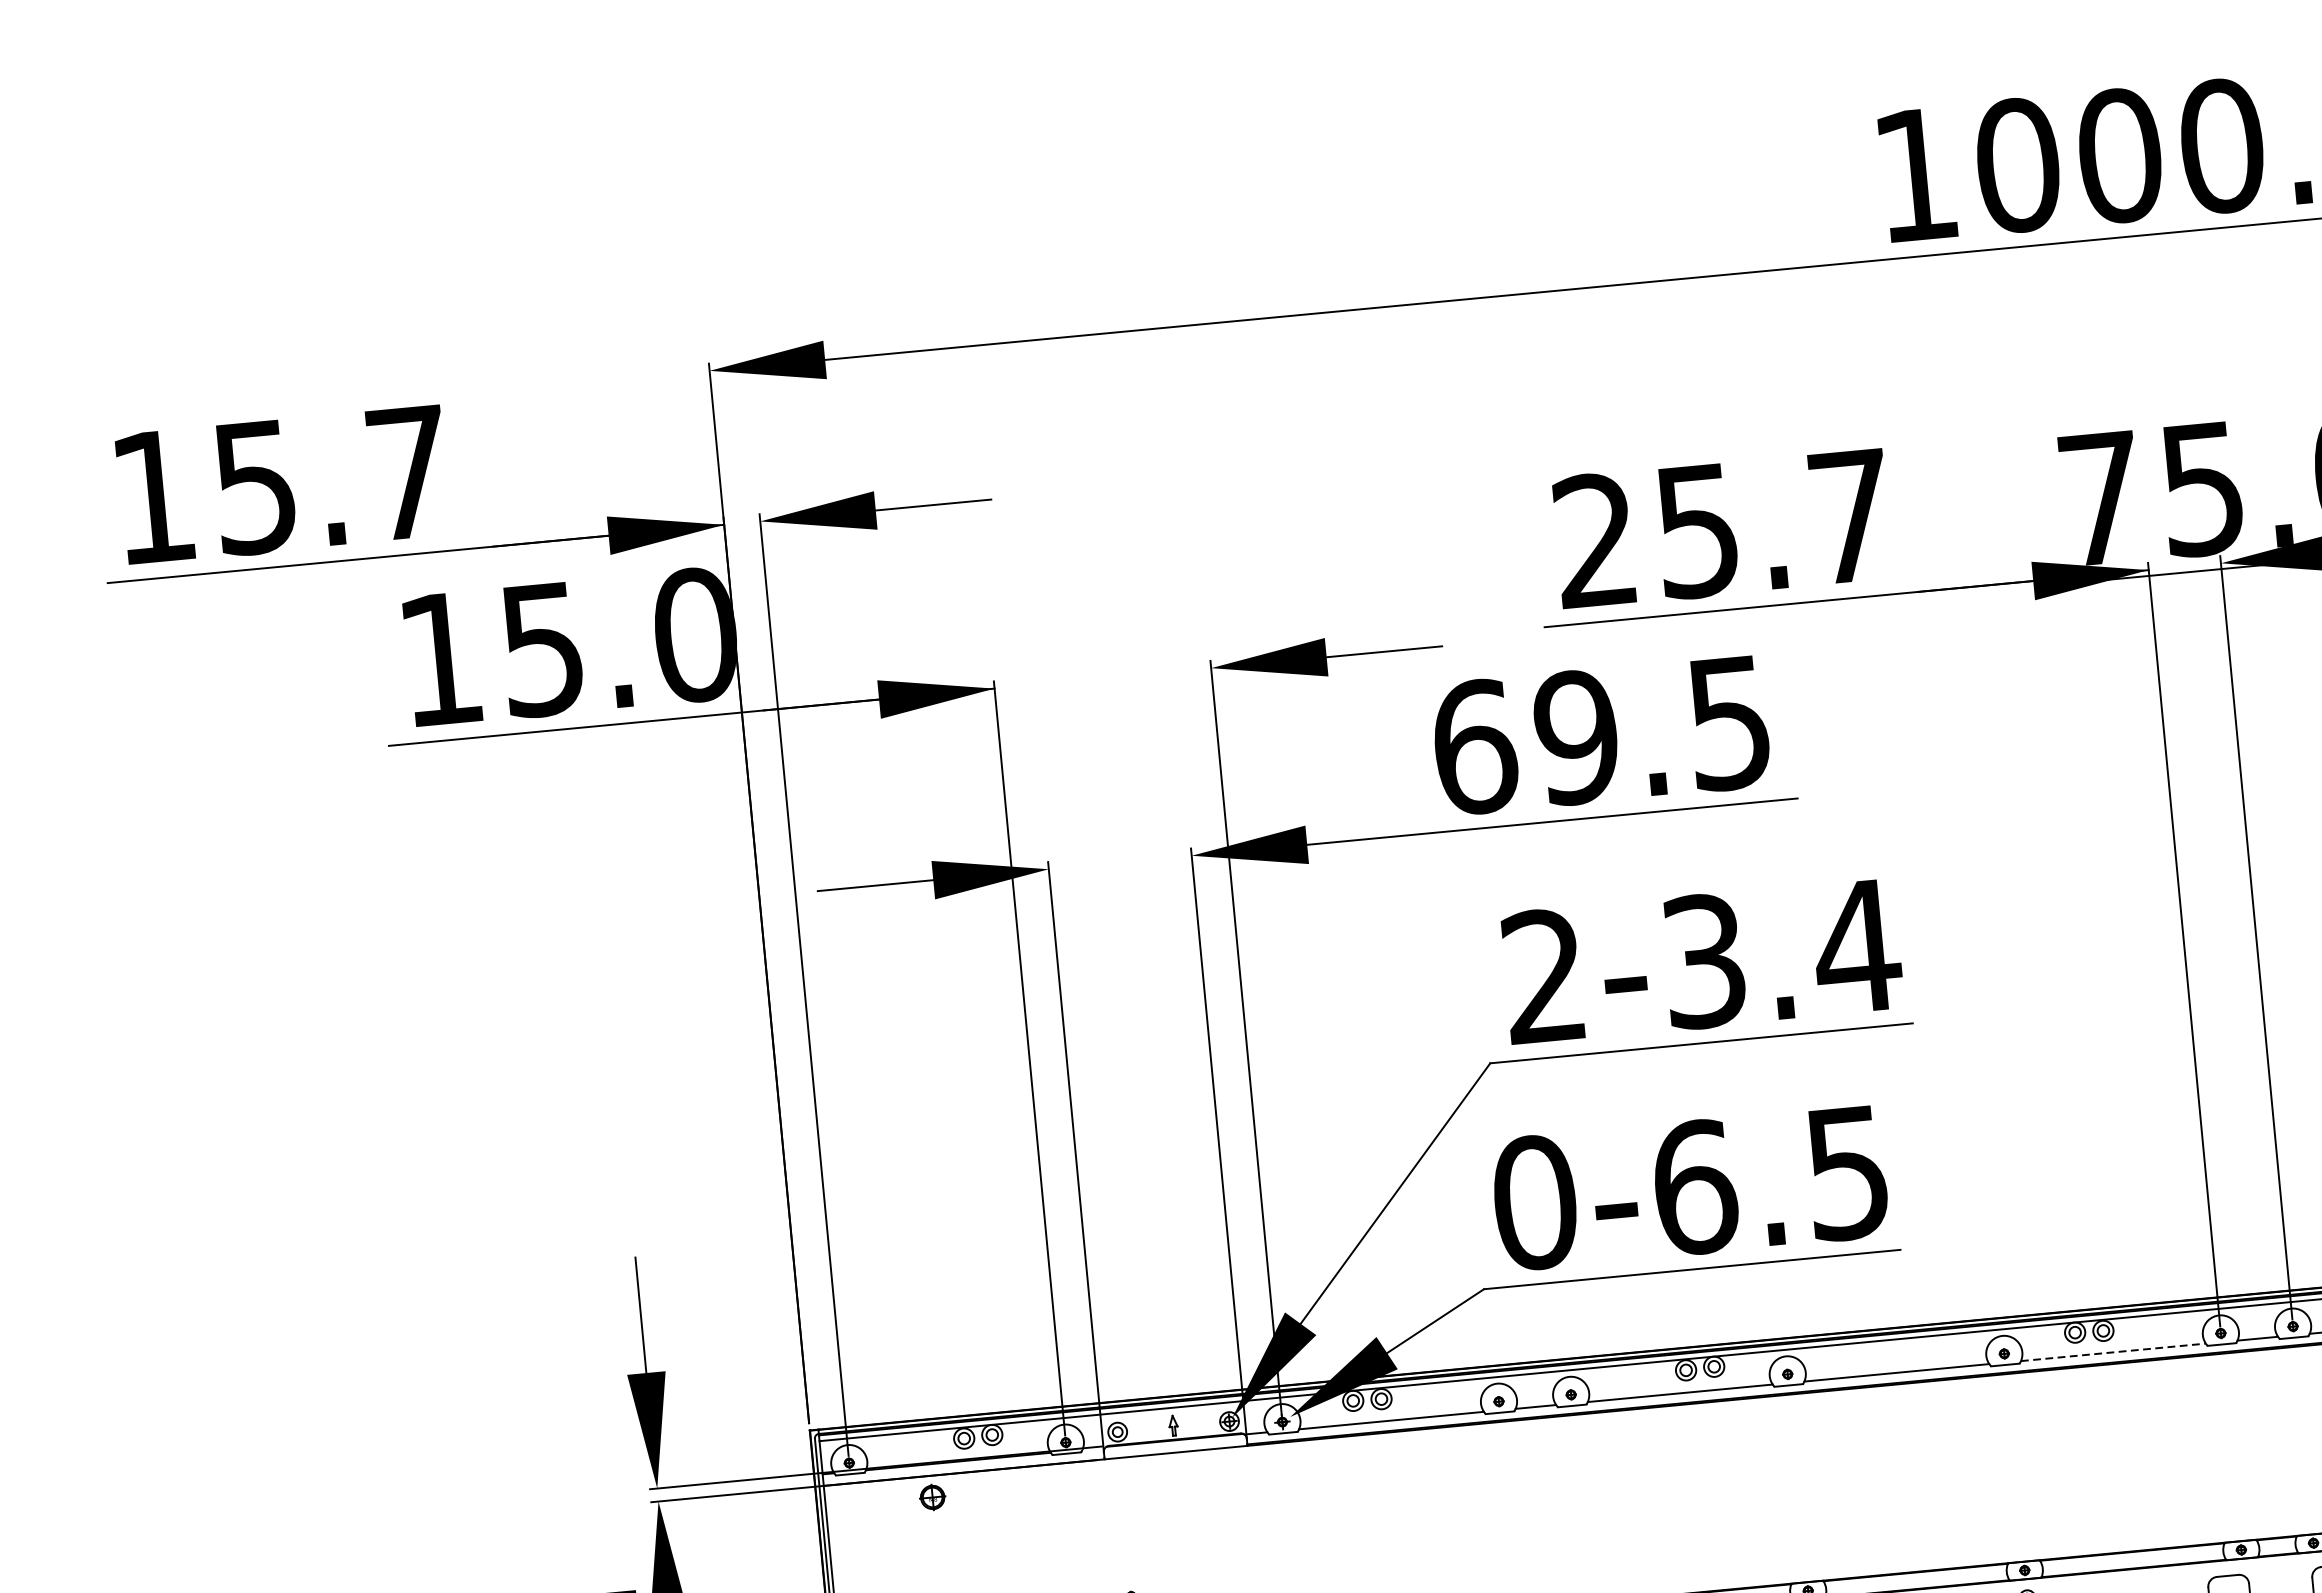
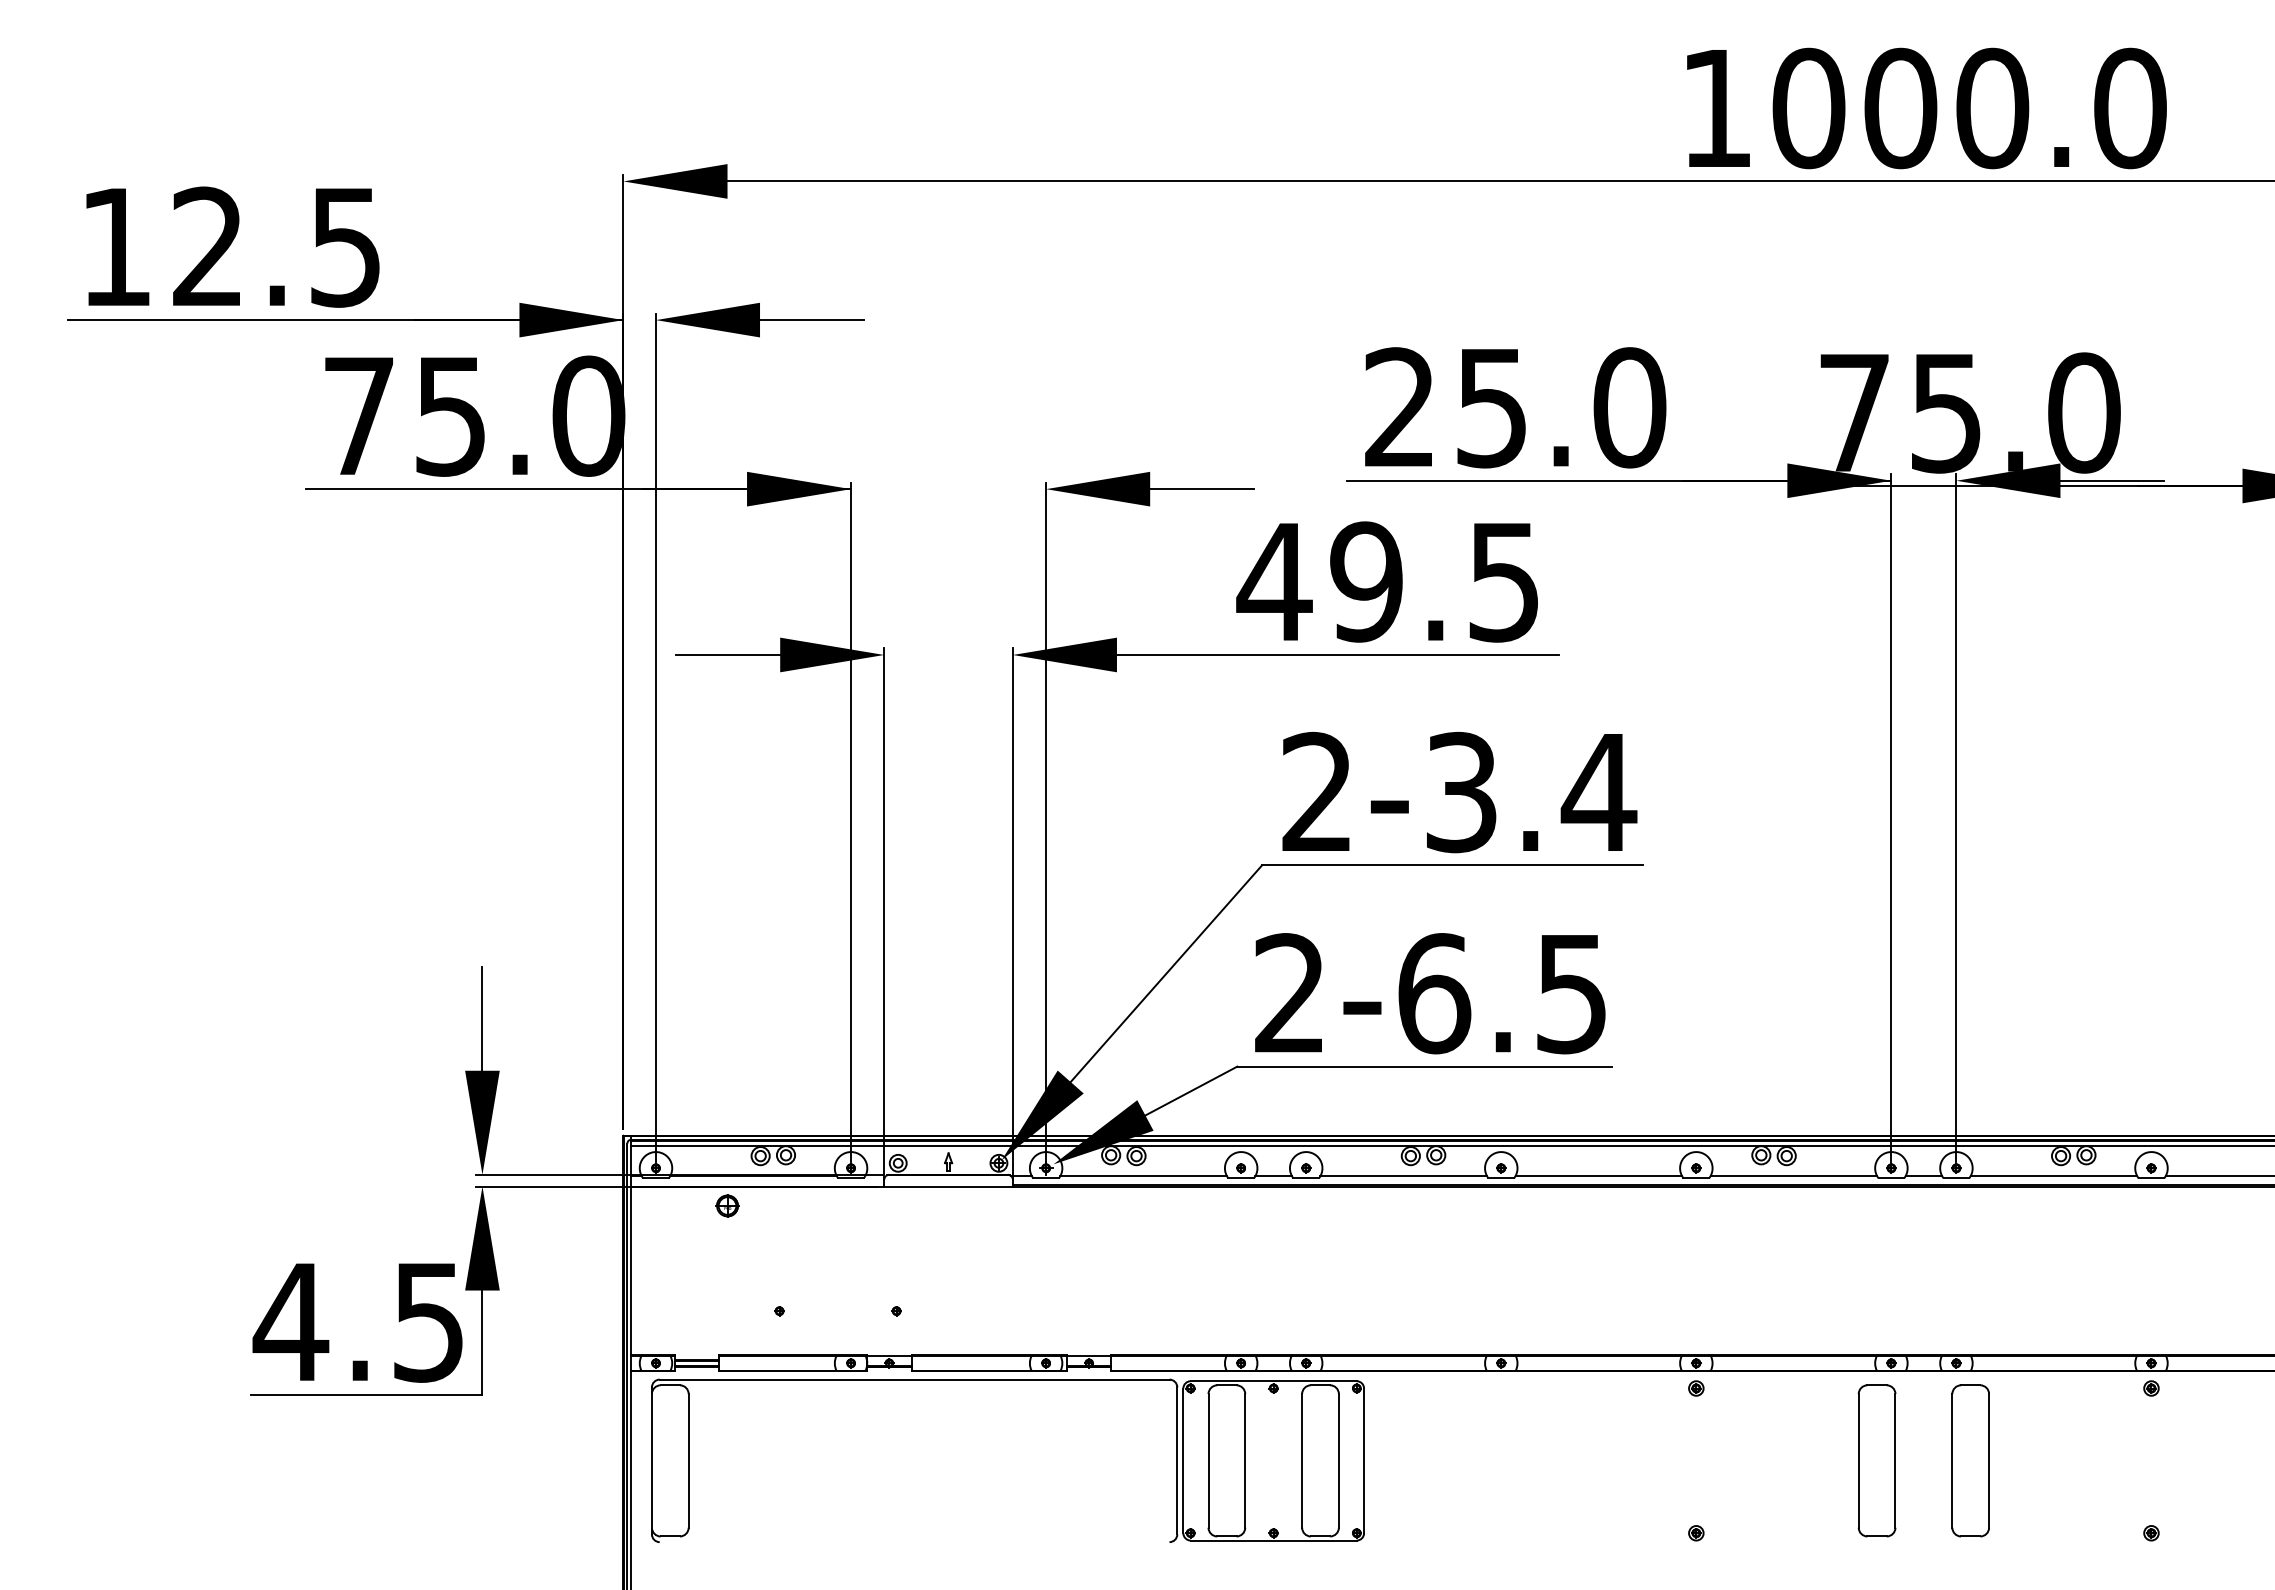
text: (331, 479) -> (276, 246), 15.7 -> 12.5
text: (1850, 516) -> (1629, 407), 25.7 -> 25.0
text: (439, 658) -> (358, 415), 15.0 -> 75.0
text: (1474, 746) -> (1274, 581), 69.5 -> 49.5
text: (1535, 1202) -> (1290, 993), 0-6.5 -> 2-6.5
line: (2114, 1352) -> (1794, 1176), dashed -> solid

